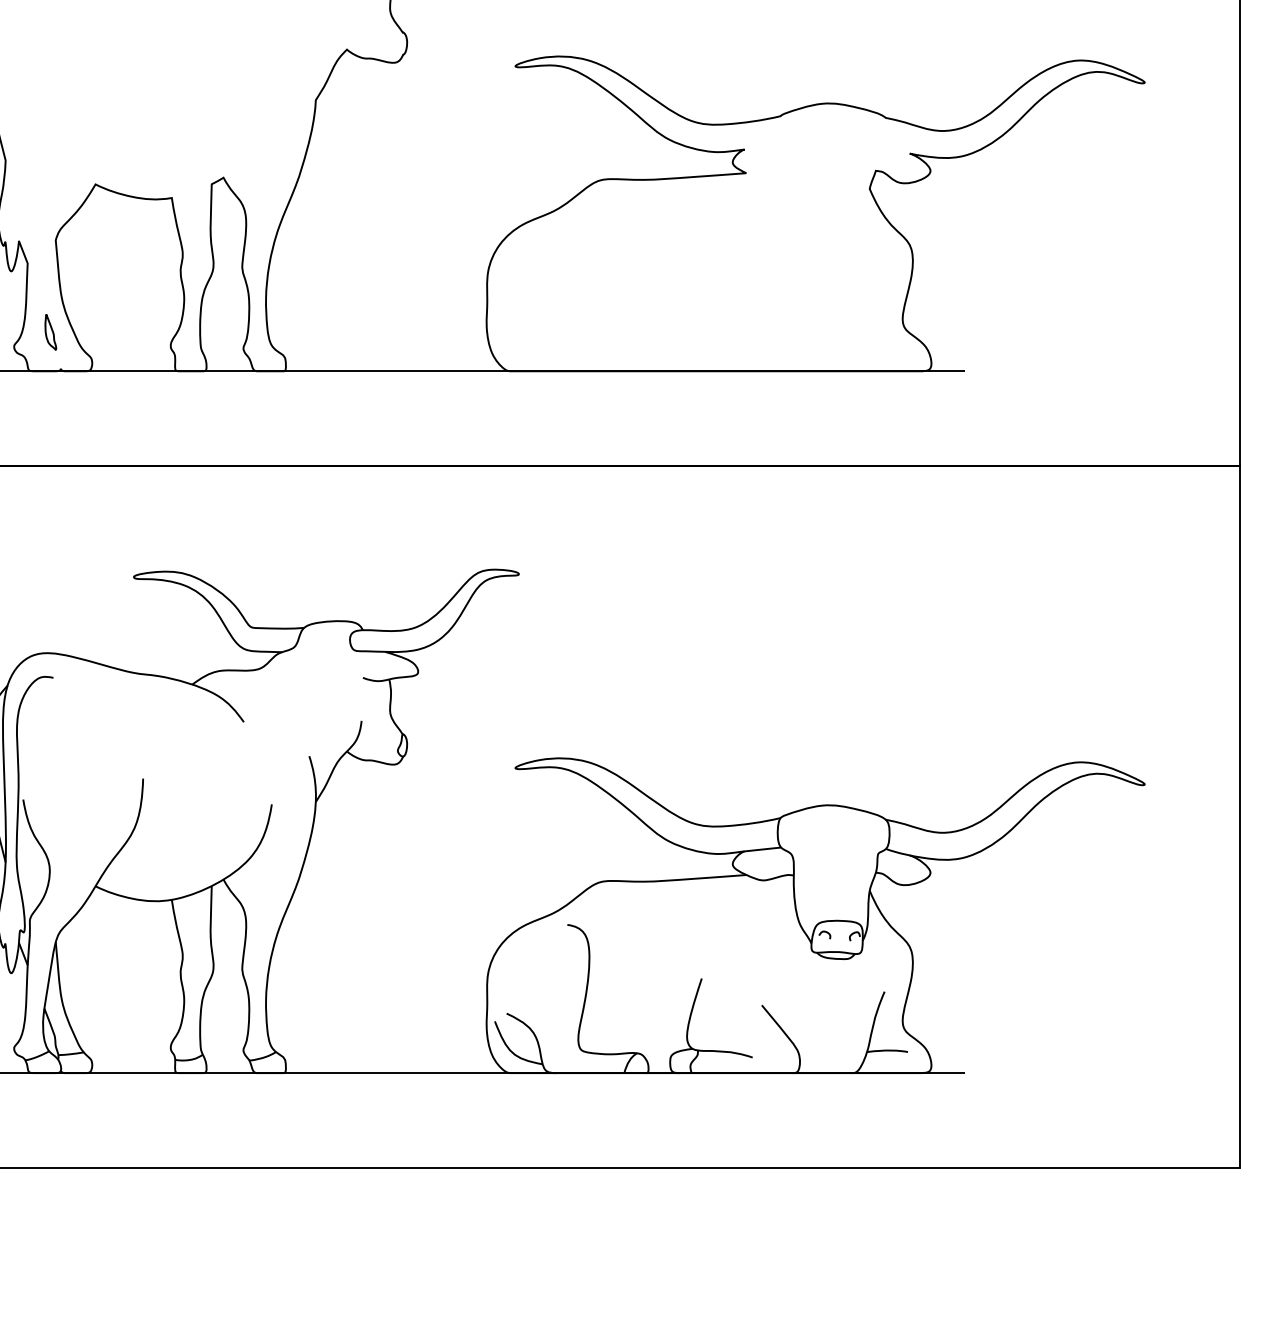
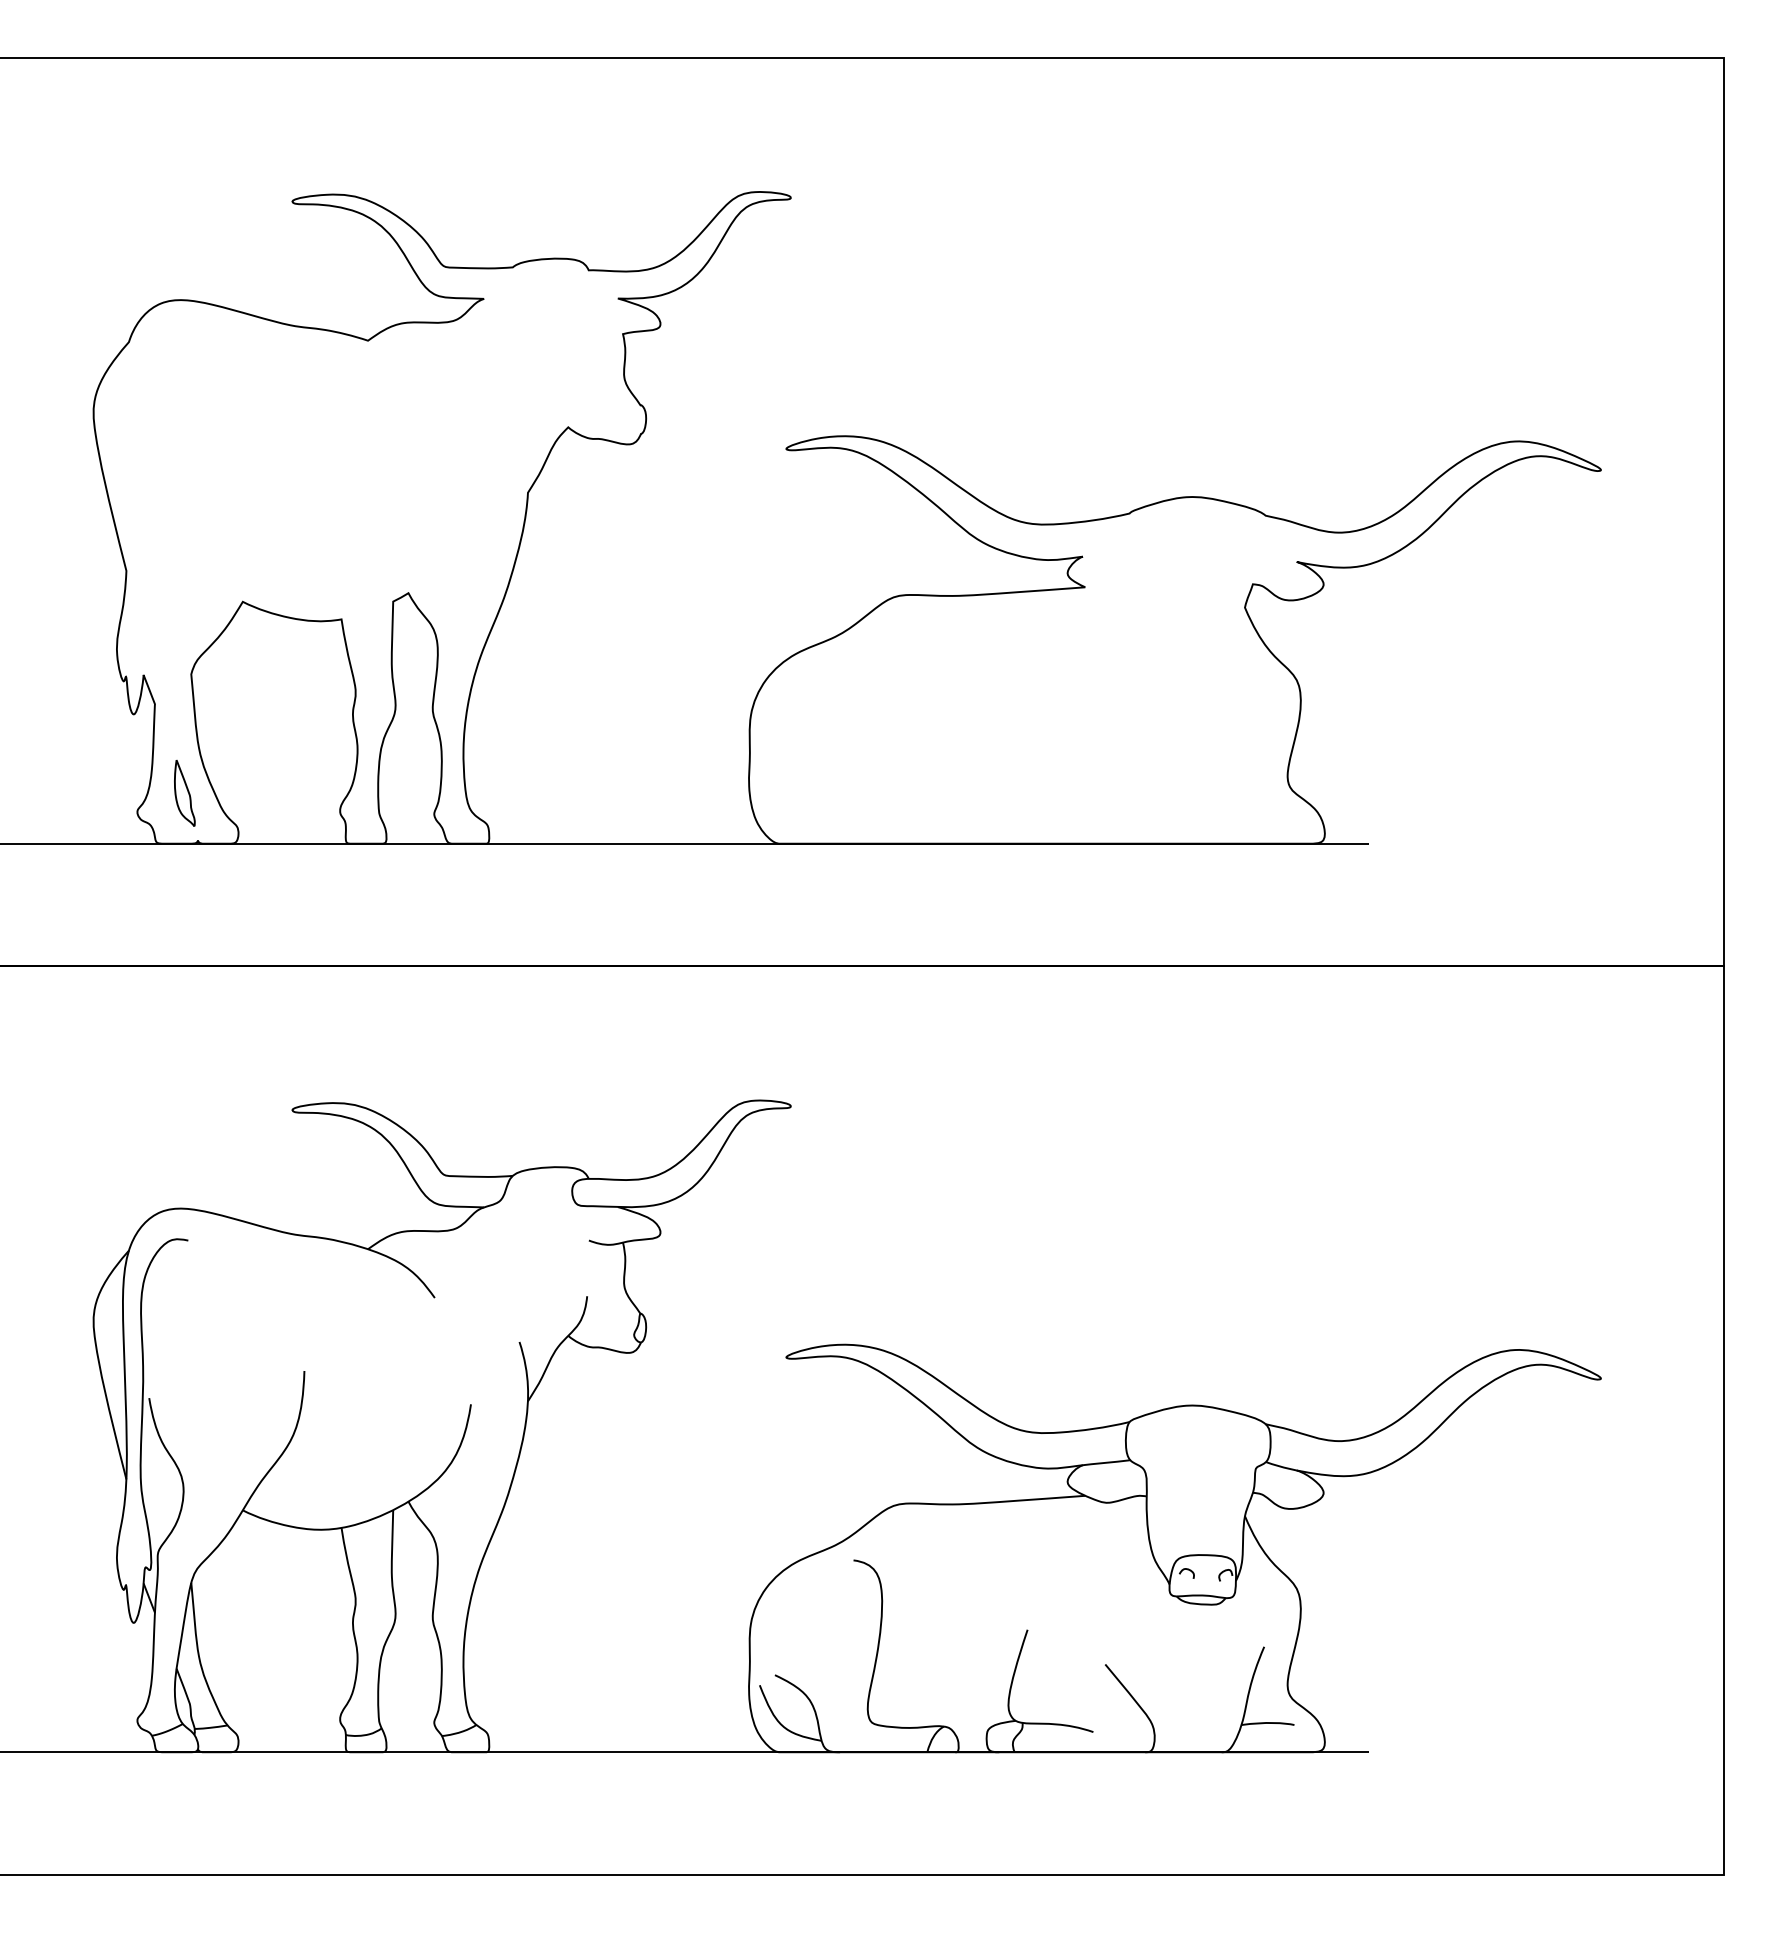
part: (50, 332) -> (184, 793), size x1.43

